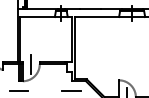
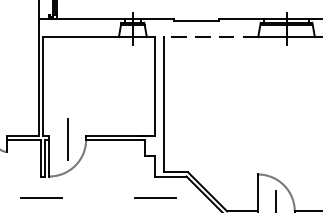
line: (97, 17) -> (211, 38), solid -> dashed

